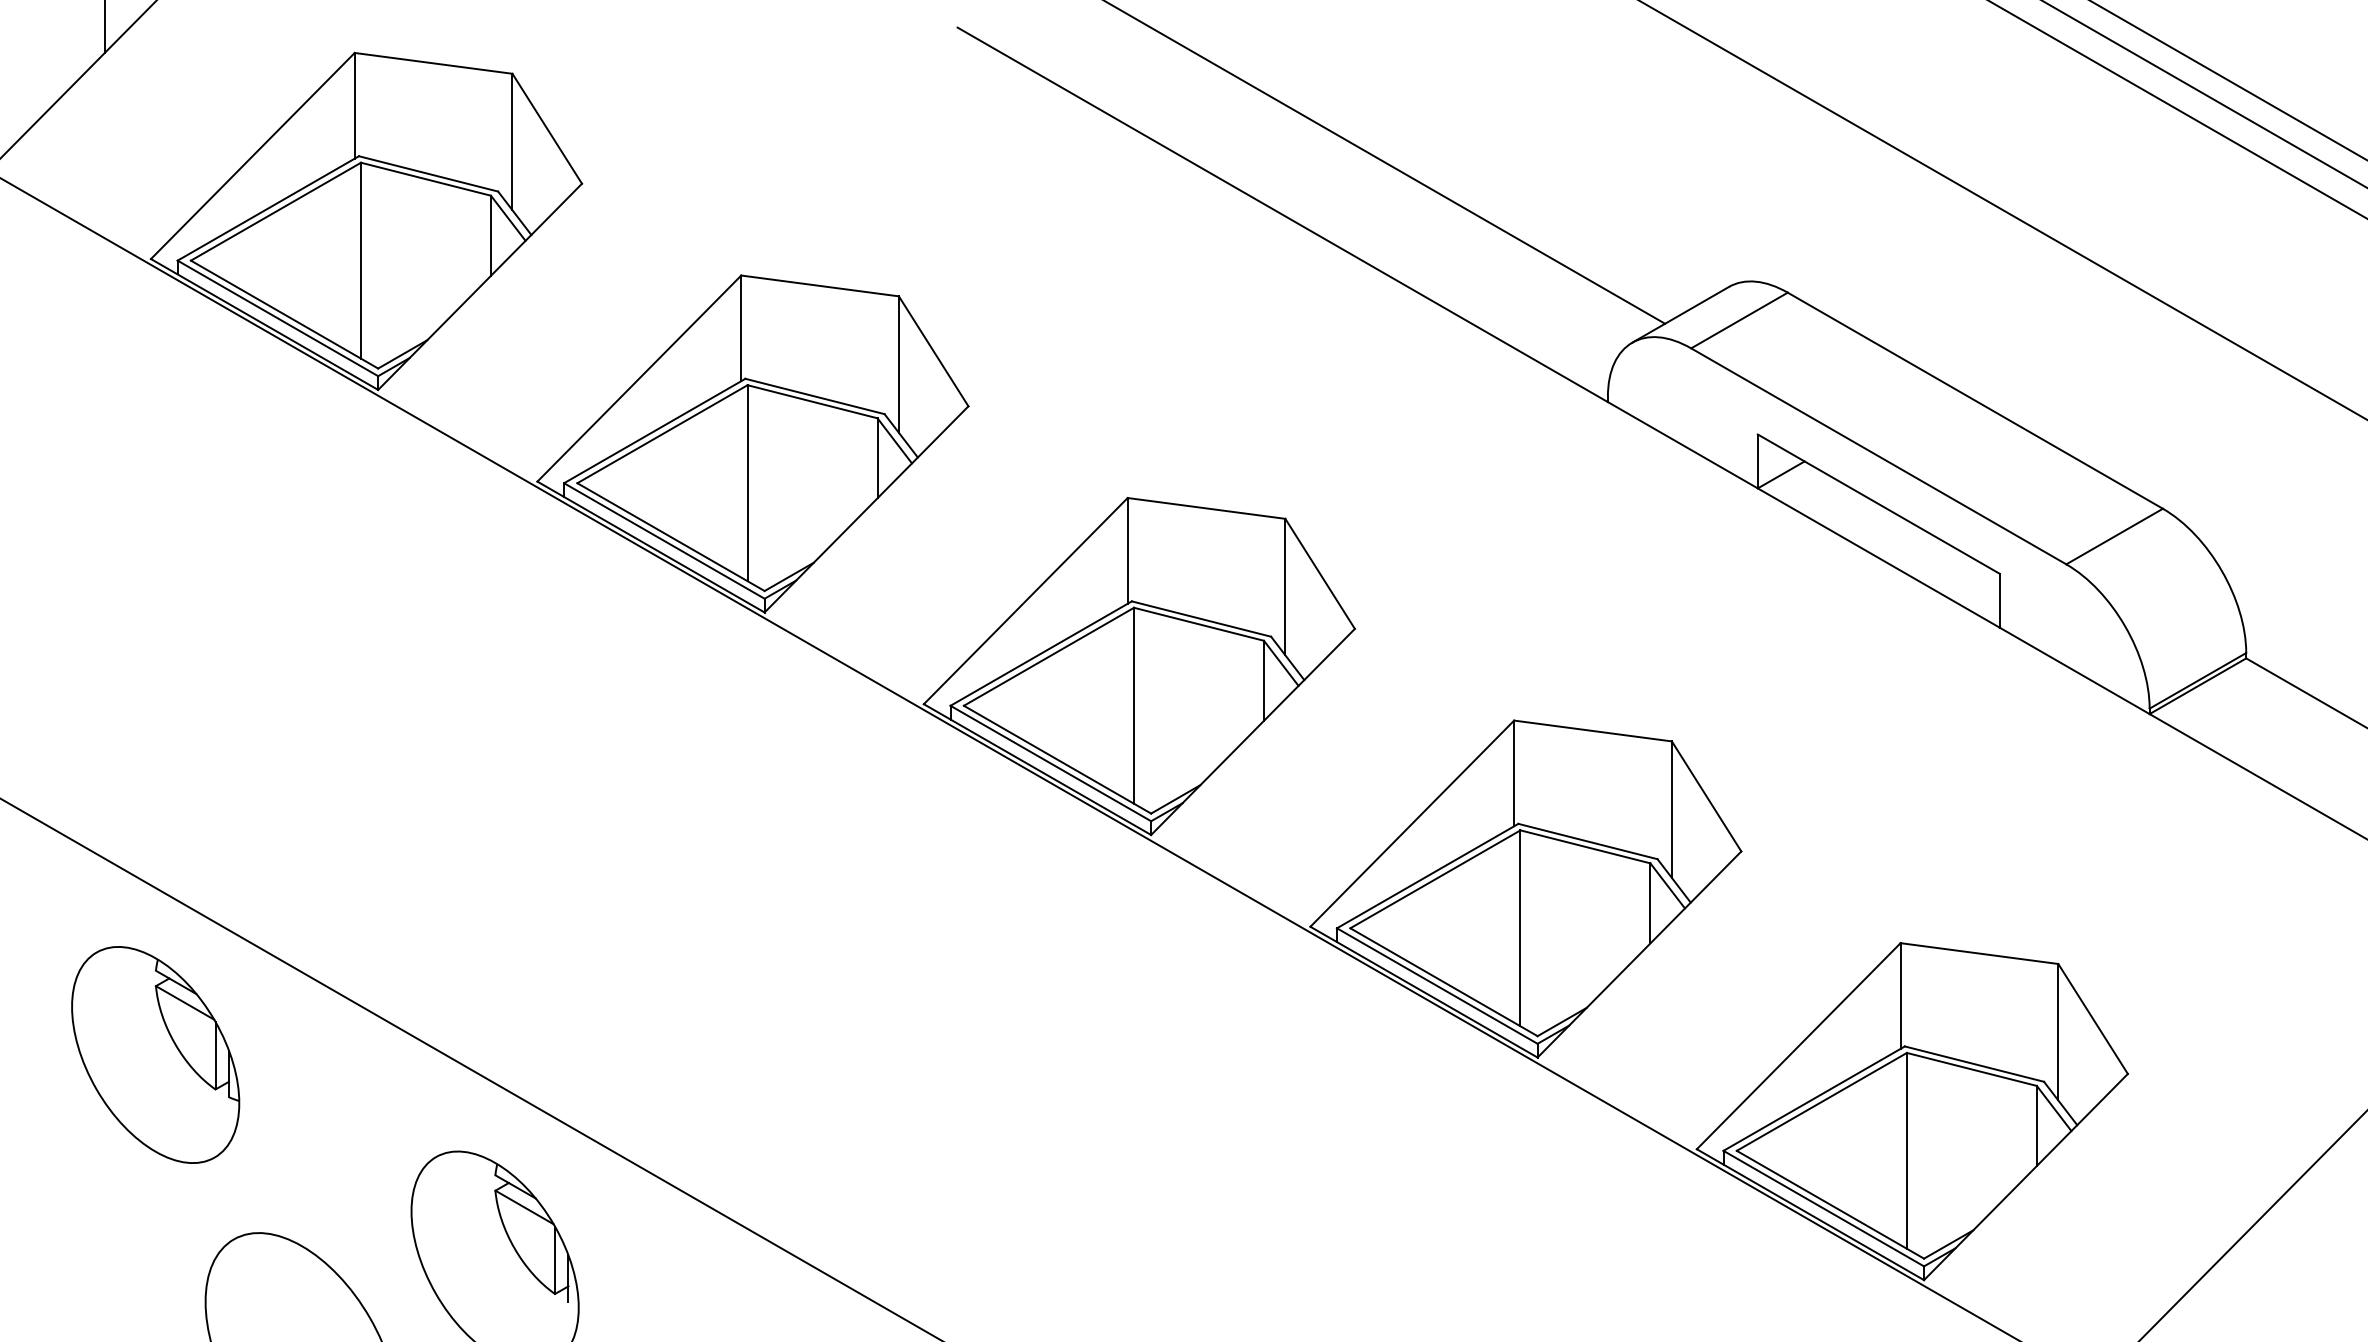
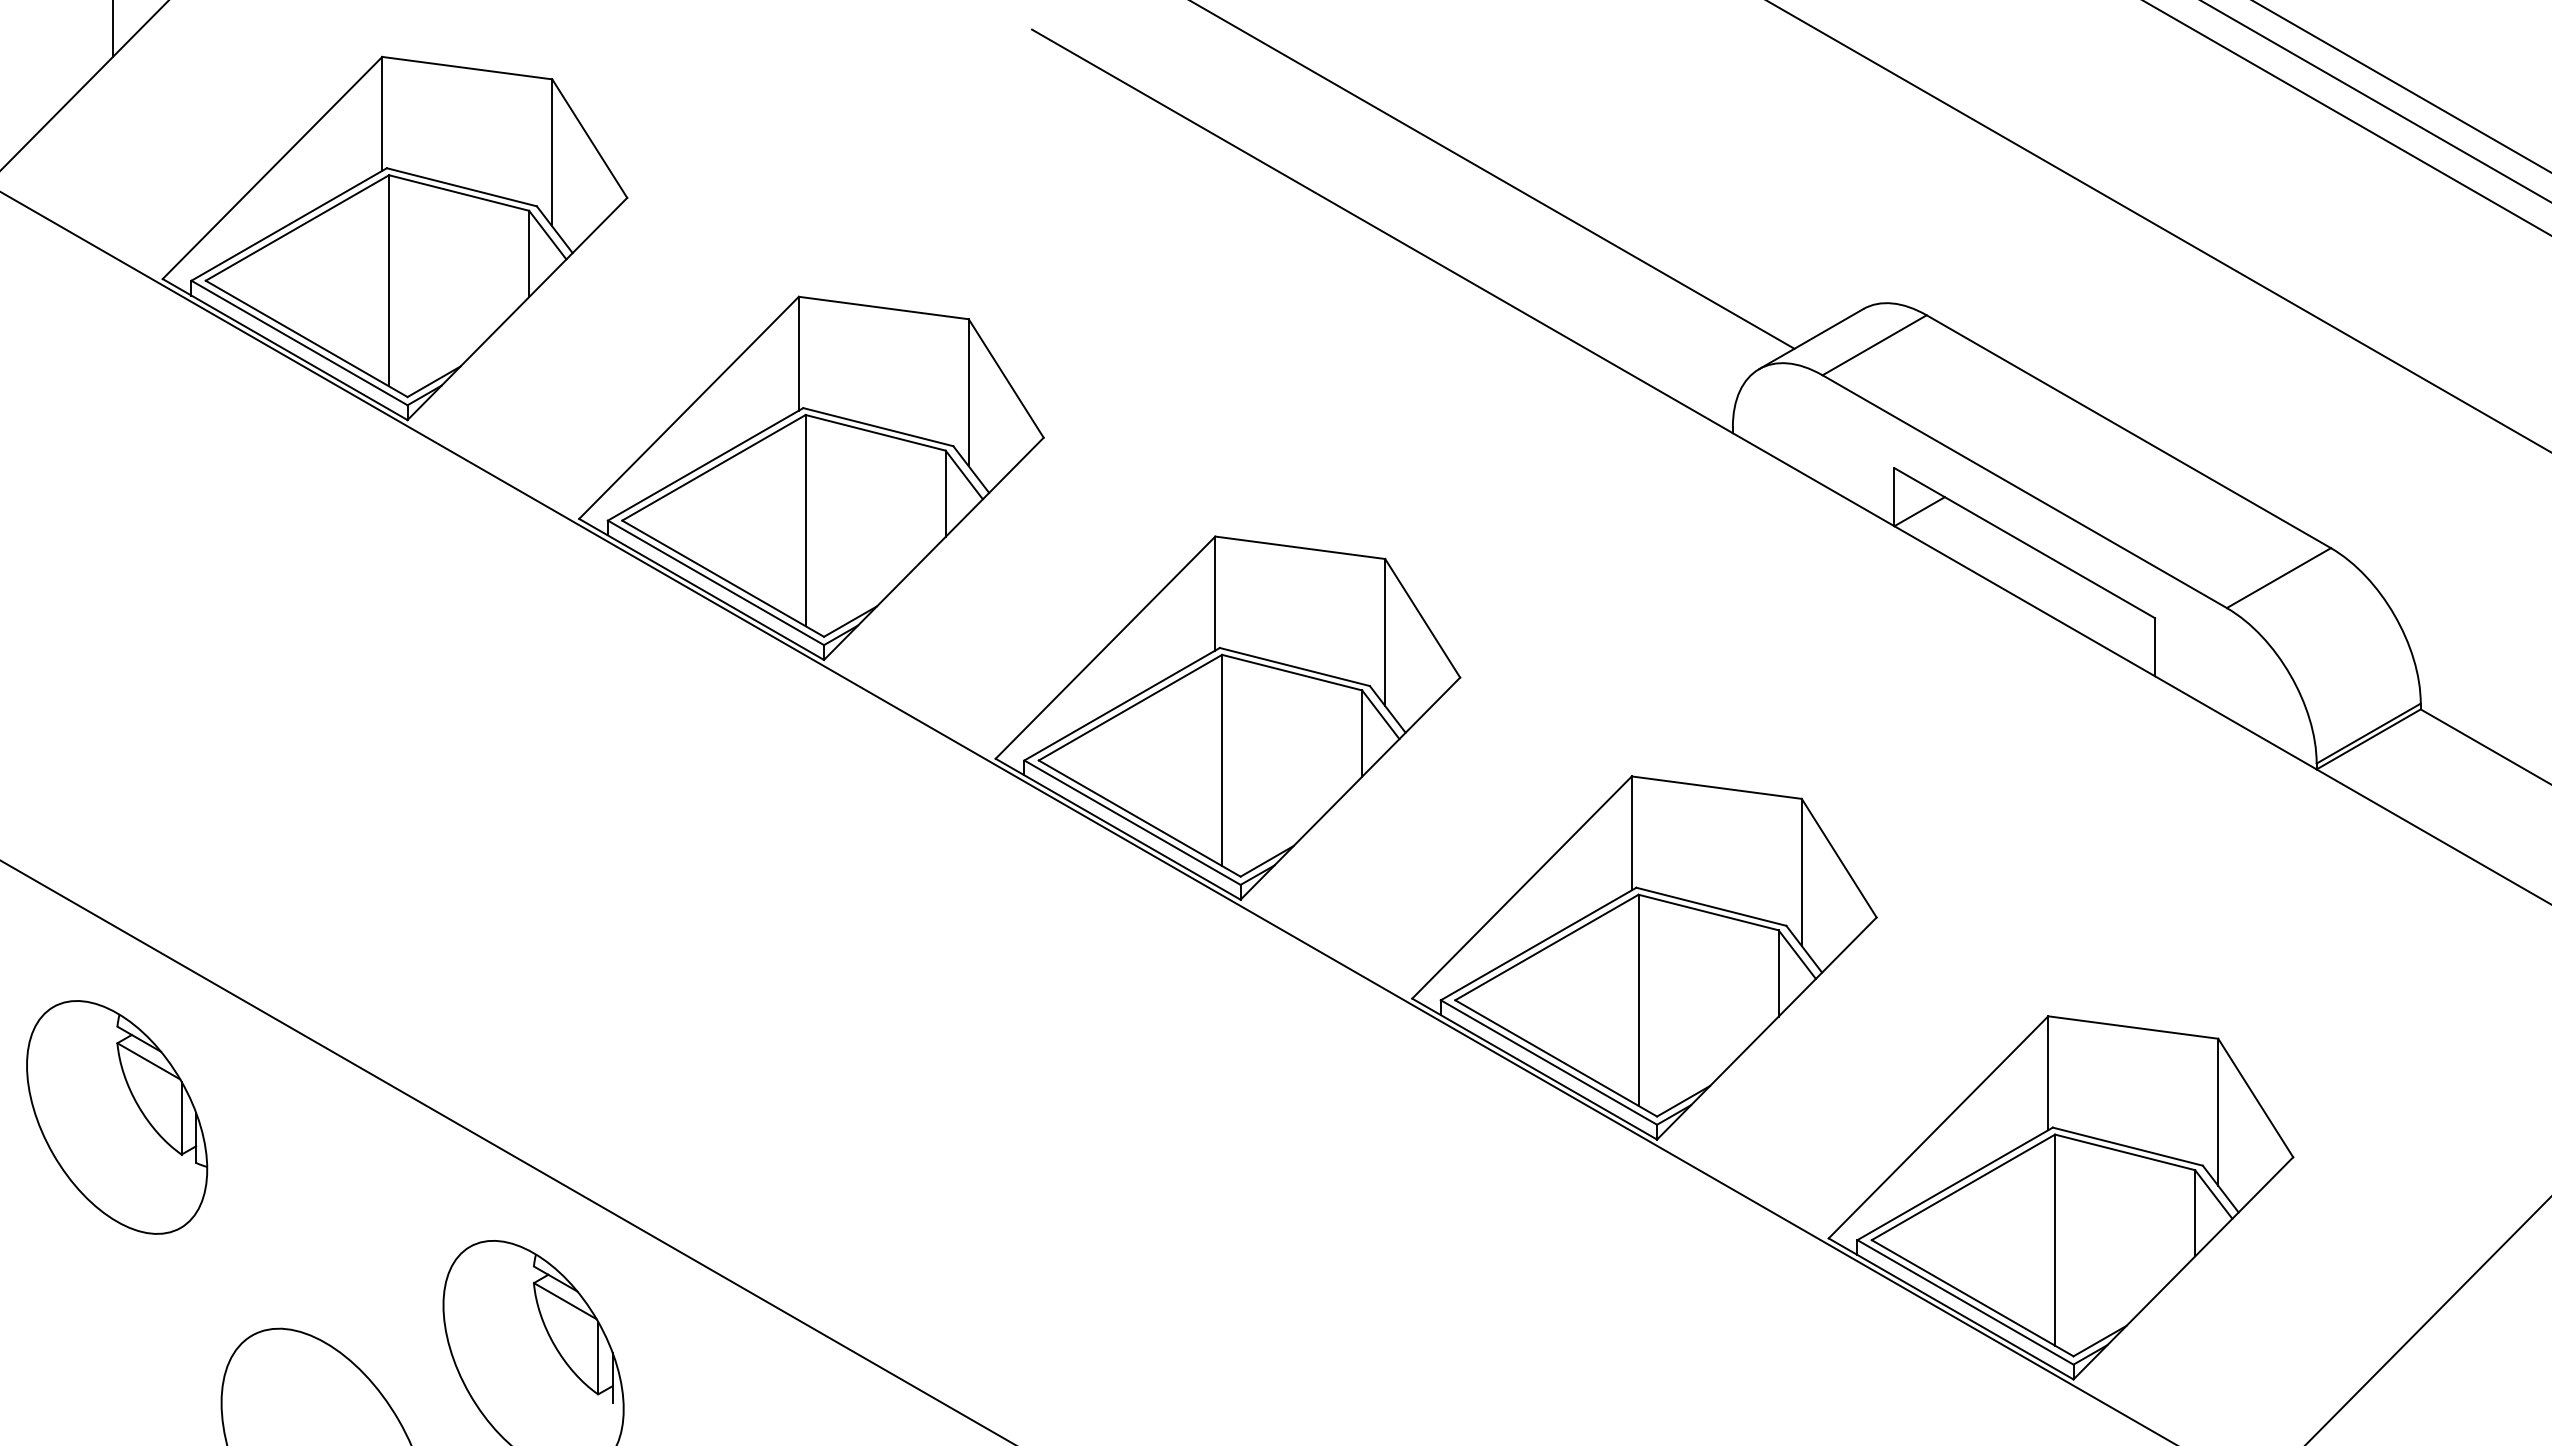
part: (155, 1054) -> (116, 1116), moved

